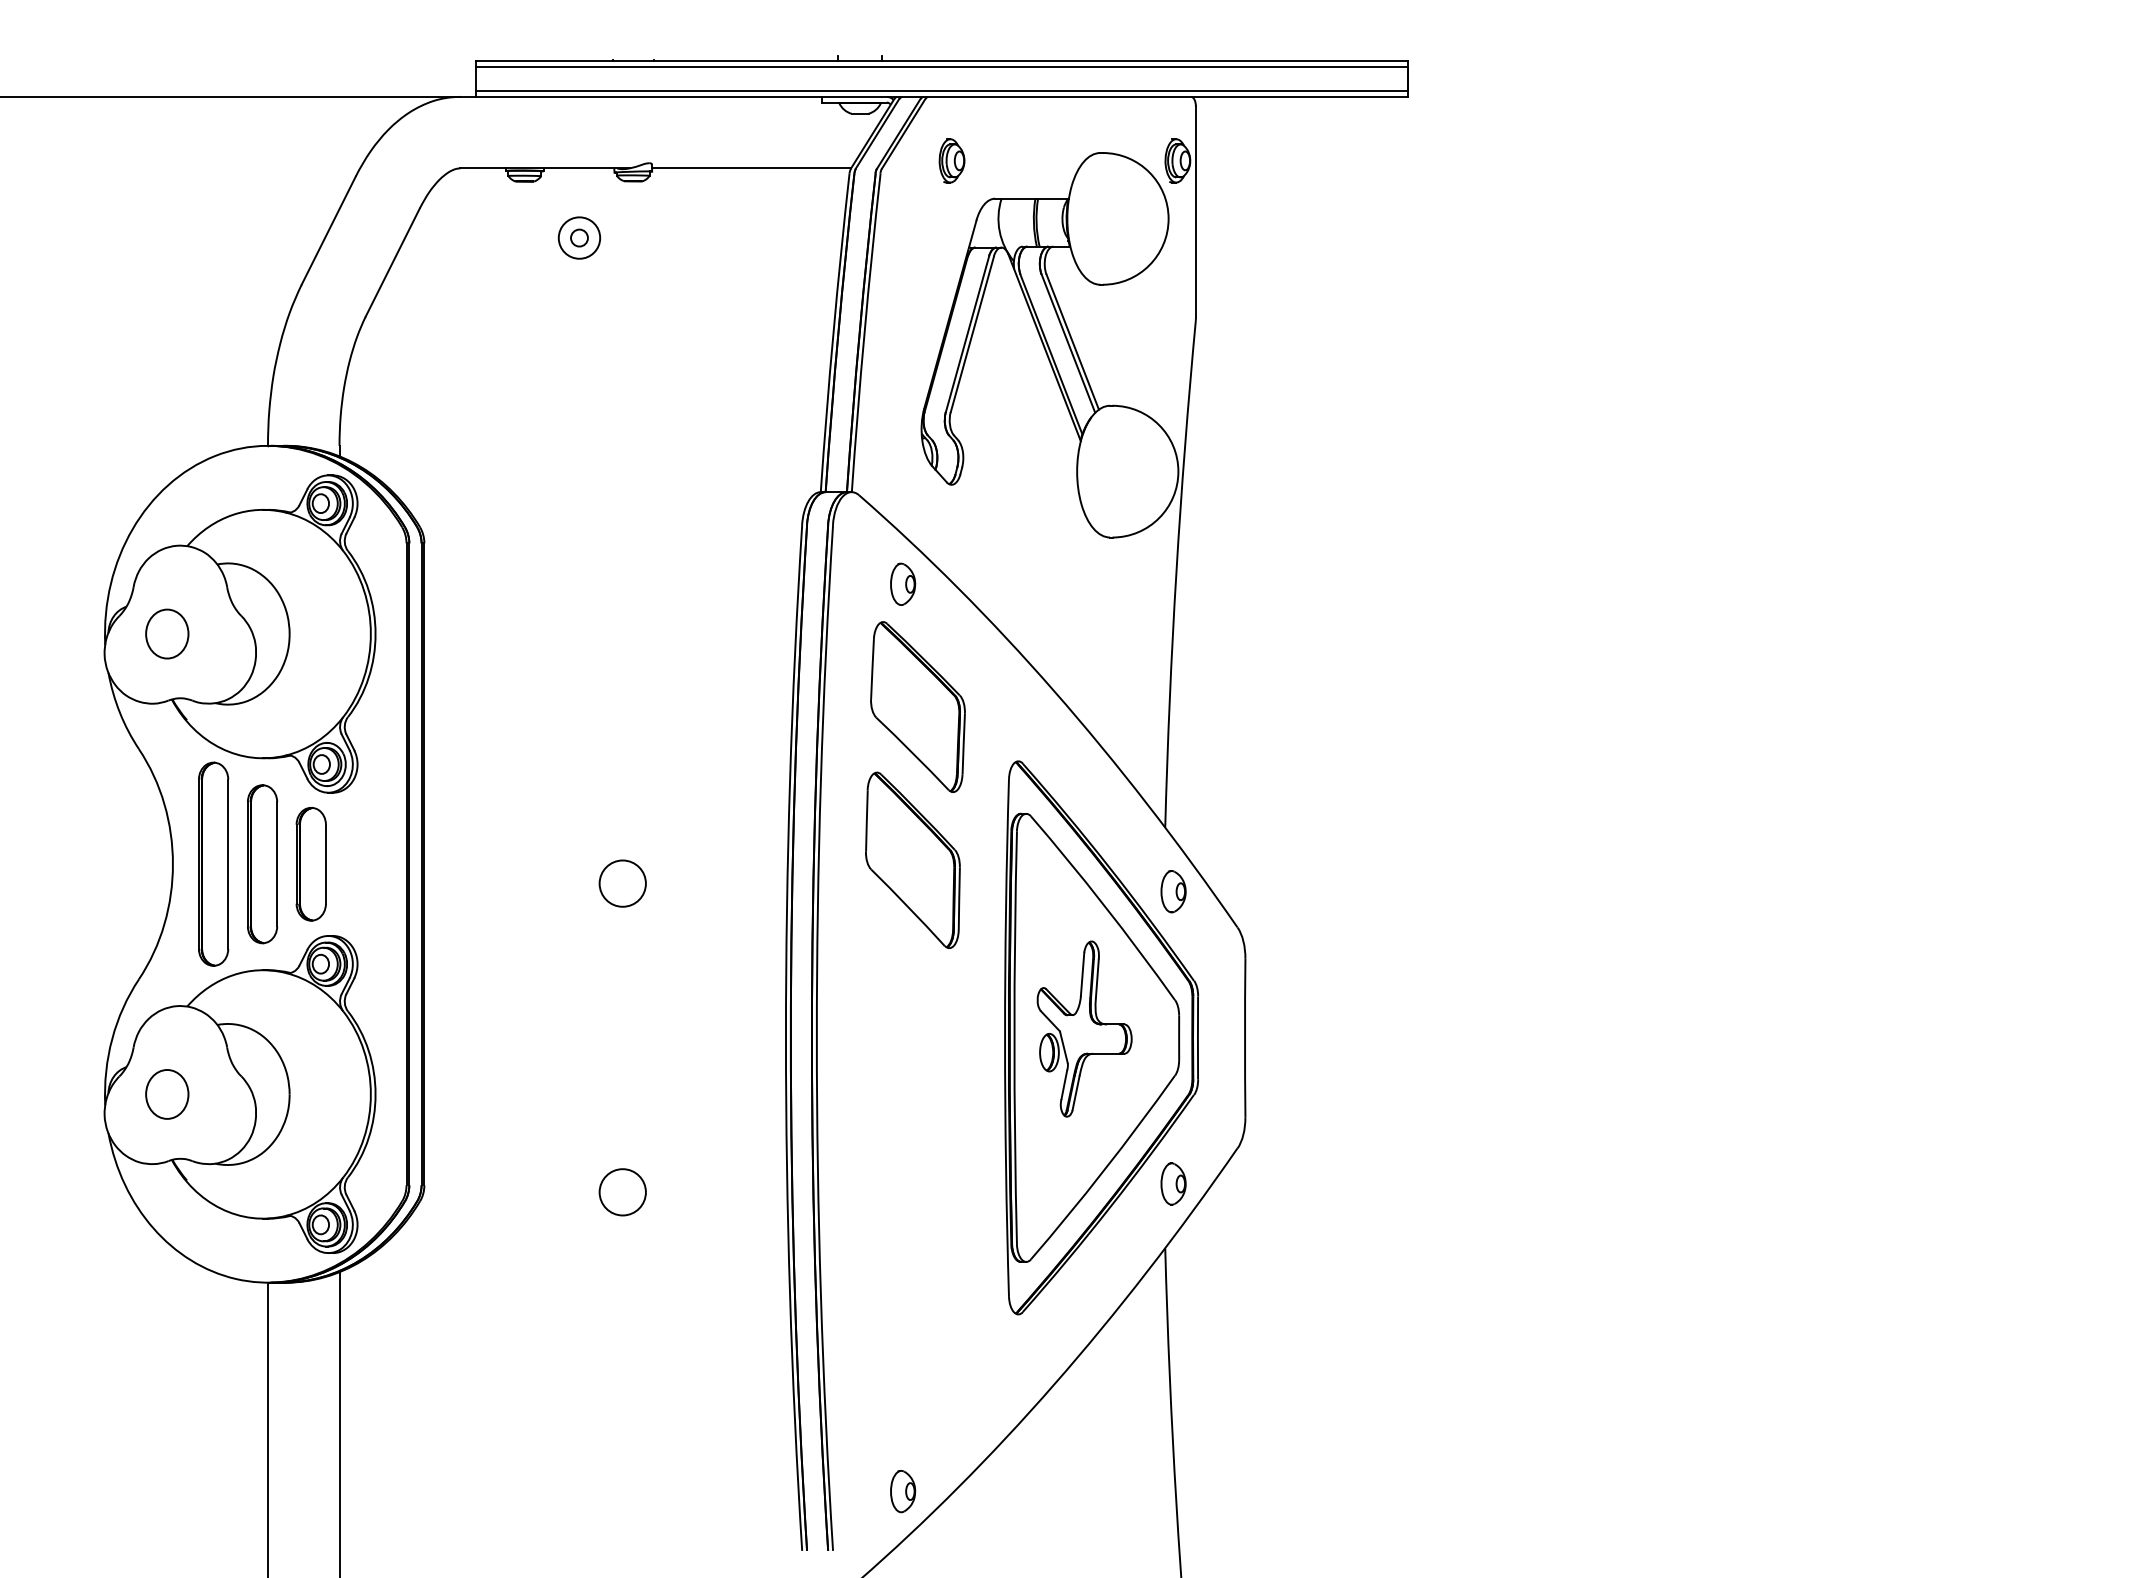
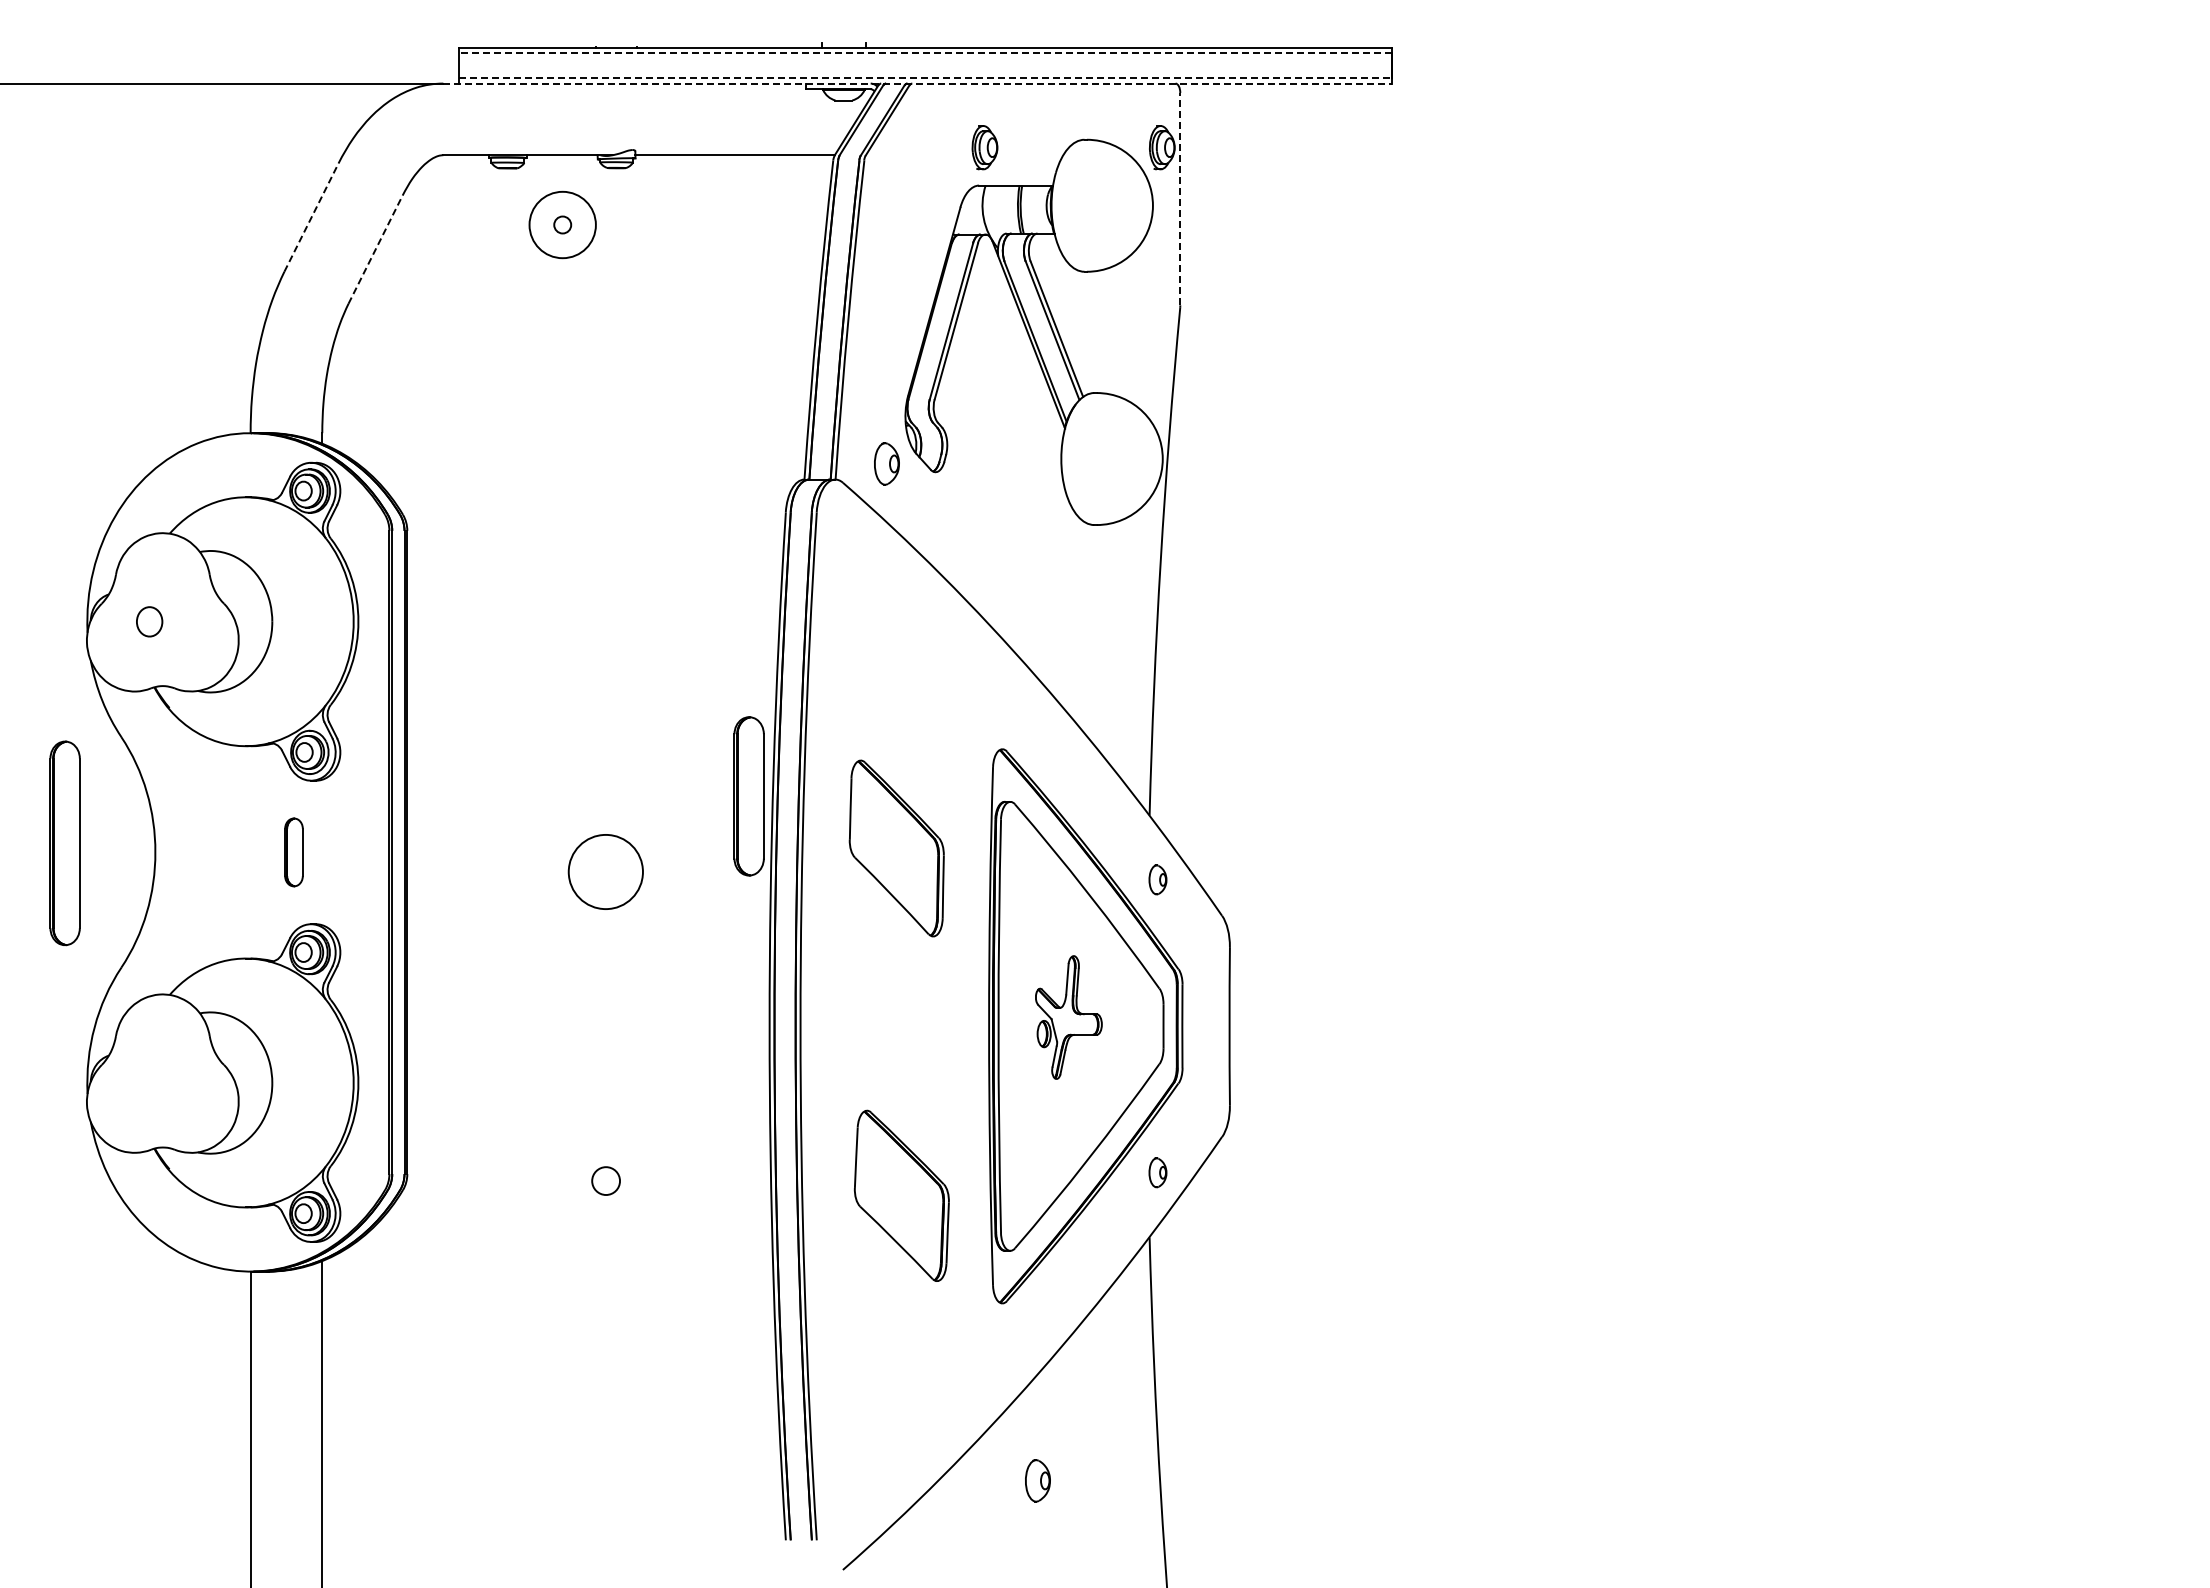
line: (941, 66) -> (925, 53), solid -> dashed
line: (941, 90) -> (925, 77), solid -> dashed
line: (933, 96) -> (917, 83), solid -> dashed
part: (951, 160) -> (984, 147), moved
line: (1196, 211) -> (1180, 198), solid -> dashed
line: (328, 230) -> (311, 217), solid -> dashed
circle: (579, 237) -> (562, 224), size x1.6
line: (392, 262) -> (375, 249), solid -> dashed
part: (902, 583) -> (886, 463), moved
part: (167, 633) -> (149, 621), size x0.6
part: (917, 706) -> (901, 1195), moved
part: (212, 864) -> (64, 843), moved
part: (261, 864) -> (748, 796), moved
part: (310, 864) -> (293, 852), size x0.6
circle: (623, 883) -> (606, 871), size x1.6
part: (1173, 891) -> (1157, 879), size x0.7
part: (1084, 1029) -> (1068, 1017), size x0.7
part: (167, 1093) -> (149, 1082), removed
part: (1173, 1183) -> (1157, 1172), size x0.7
circle: (622, 1191) -> (605, 1180), size x0.6
part: (902, 1491) -> (1037, 1480), moved

